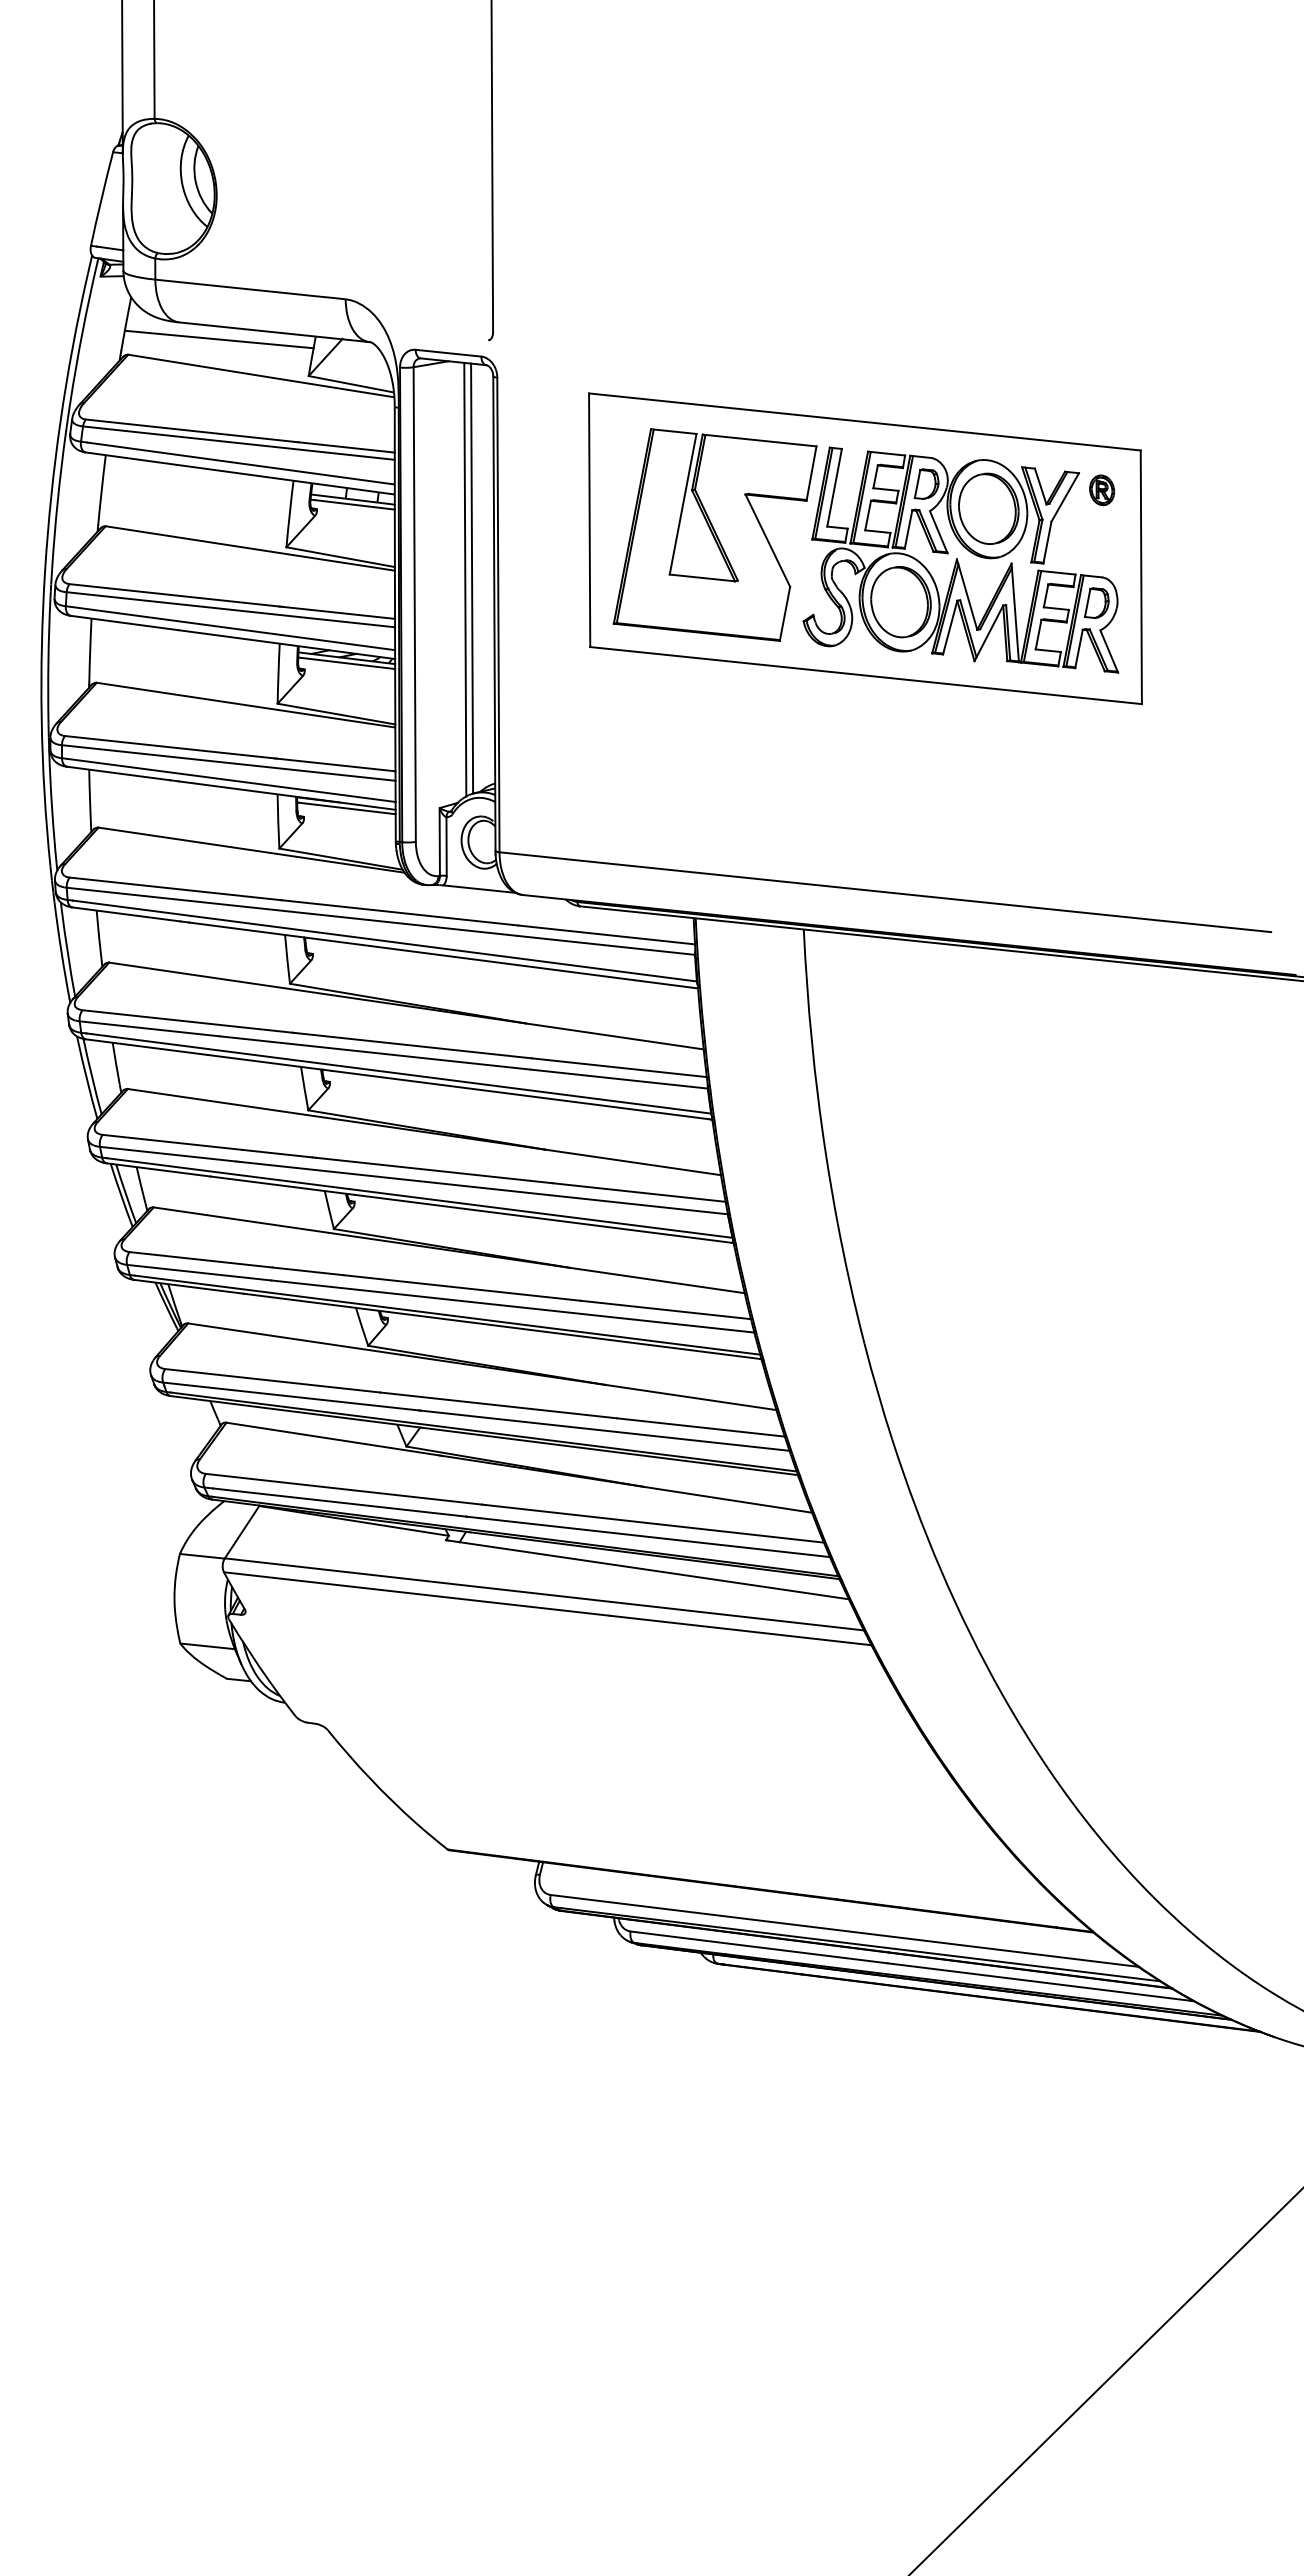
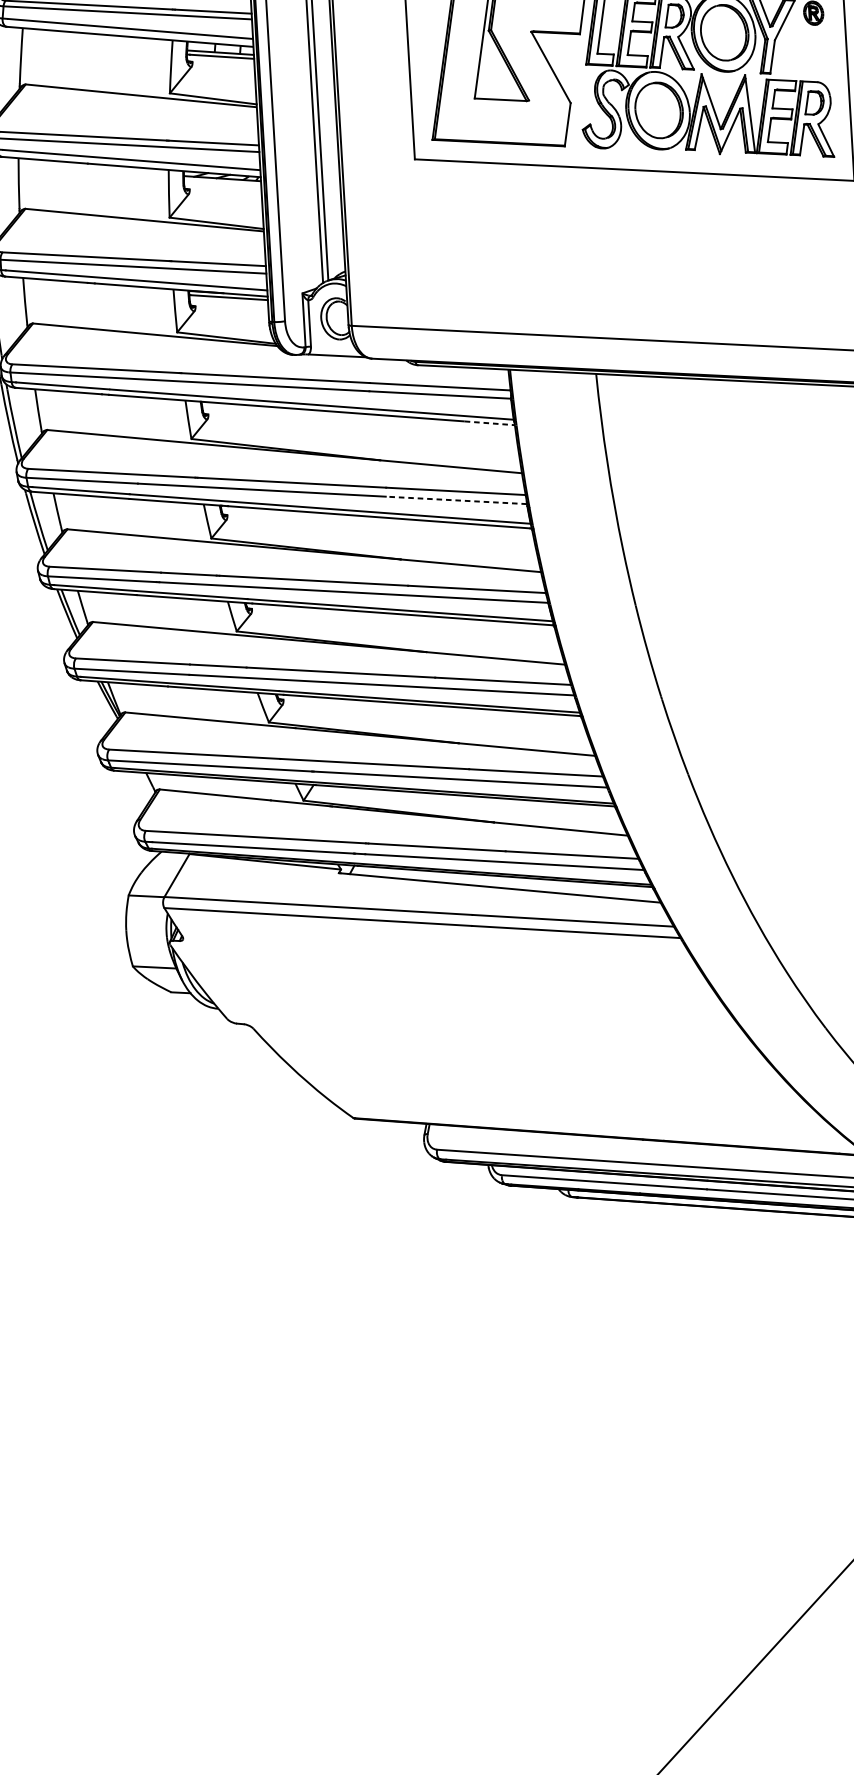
line: (346, 663) -> (222, 182), removed
line: (666, 984) -> (489, 423), solid -> dashed
line: (618, 1079) -> (455, 500), solid -> dashed

